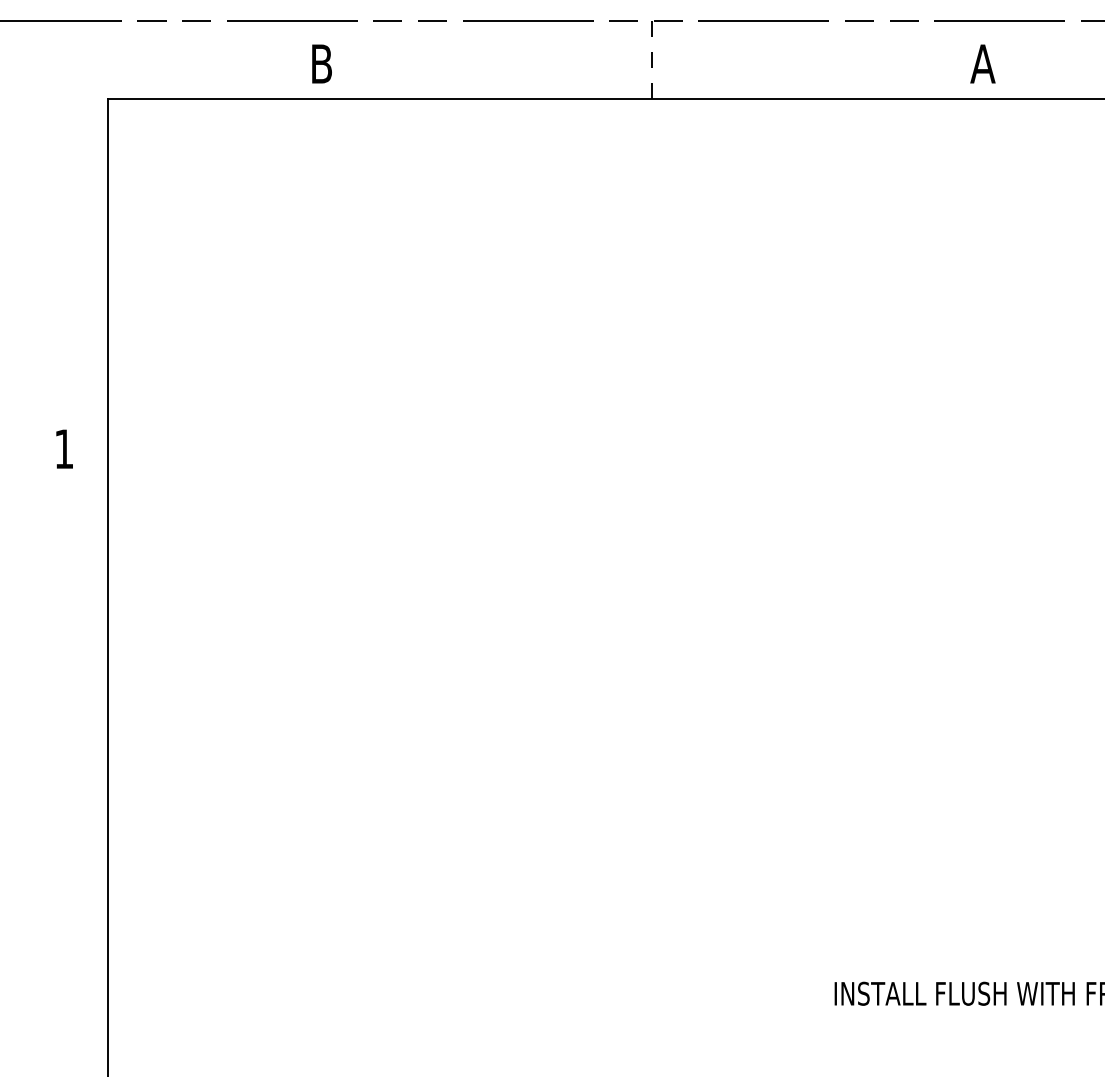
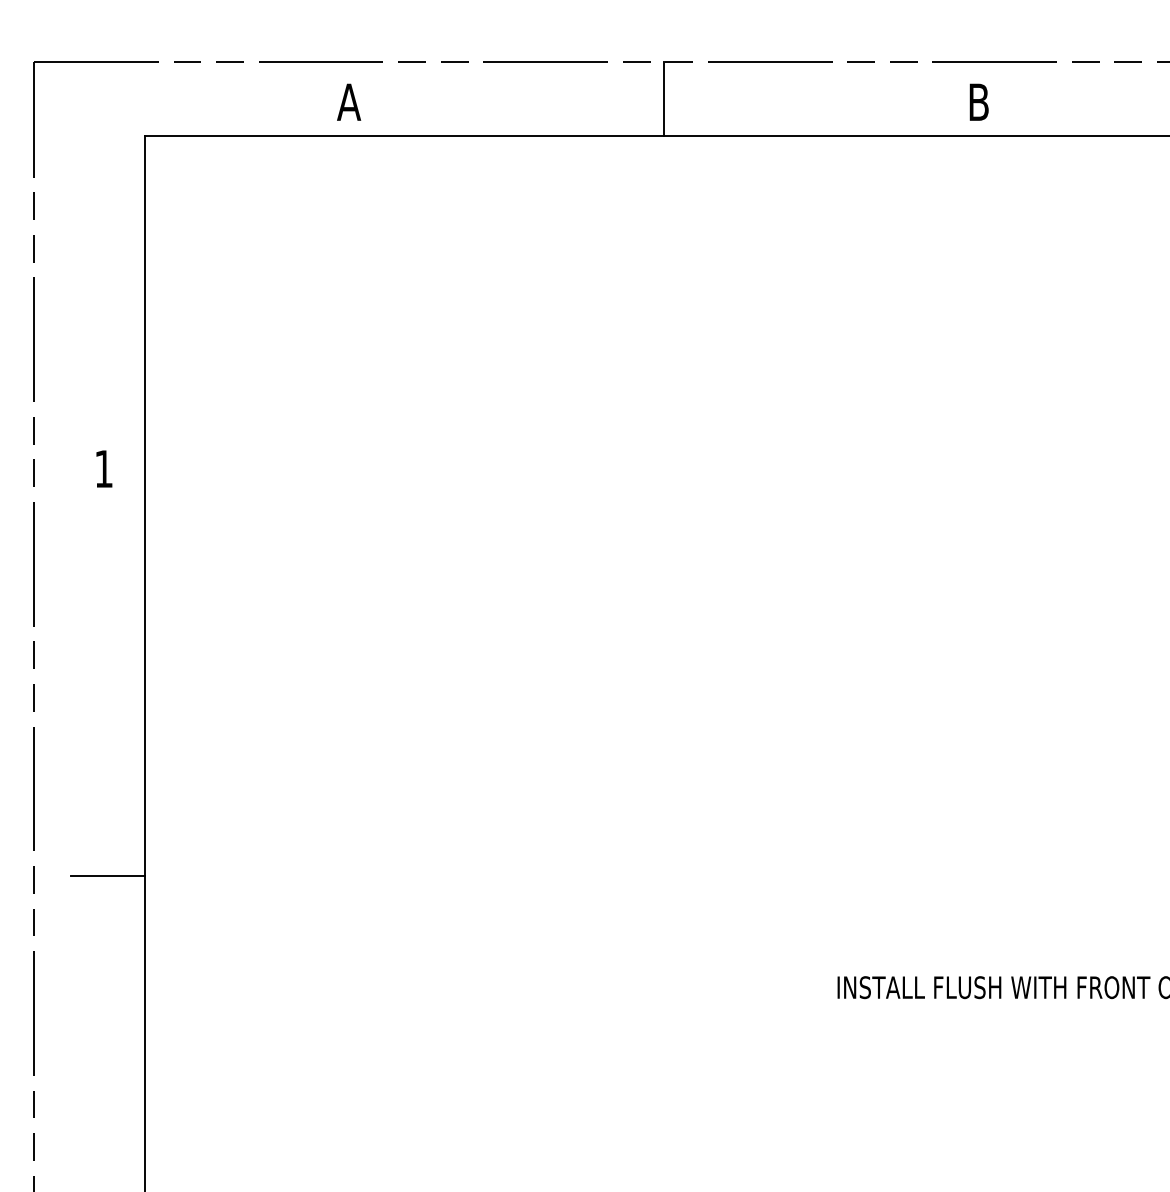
line: (651, 60) -> (663, 98), dashed -> solid
text: (322, 63) -> (349, 101), B -> A
text: (982, 63) -> (978, 101), A -> B
line: (68, 877) -> (108, 876), added

